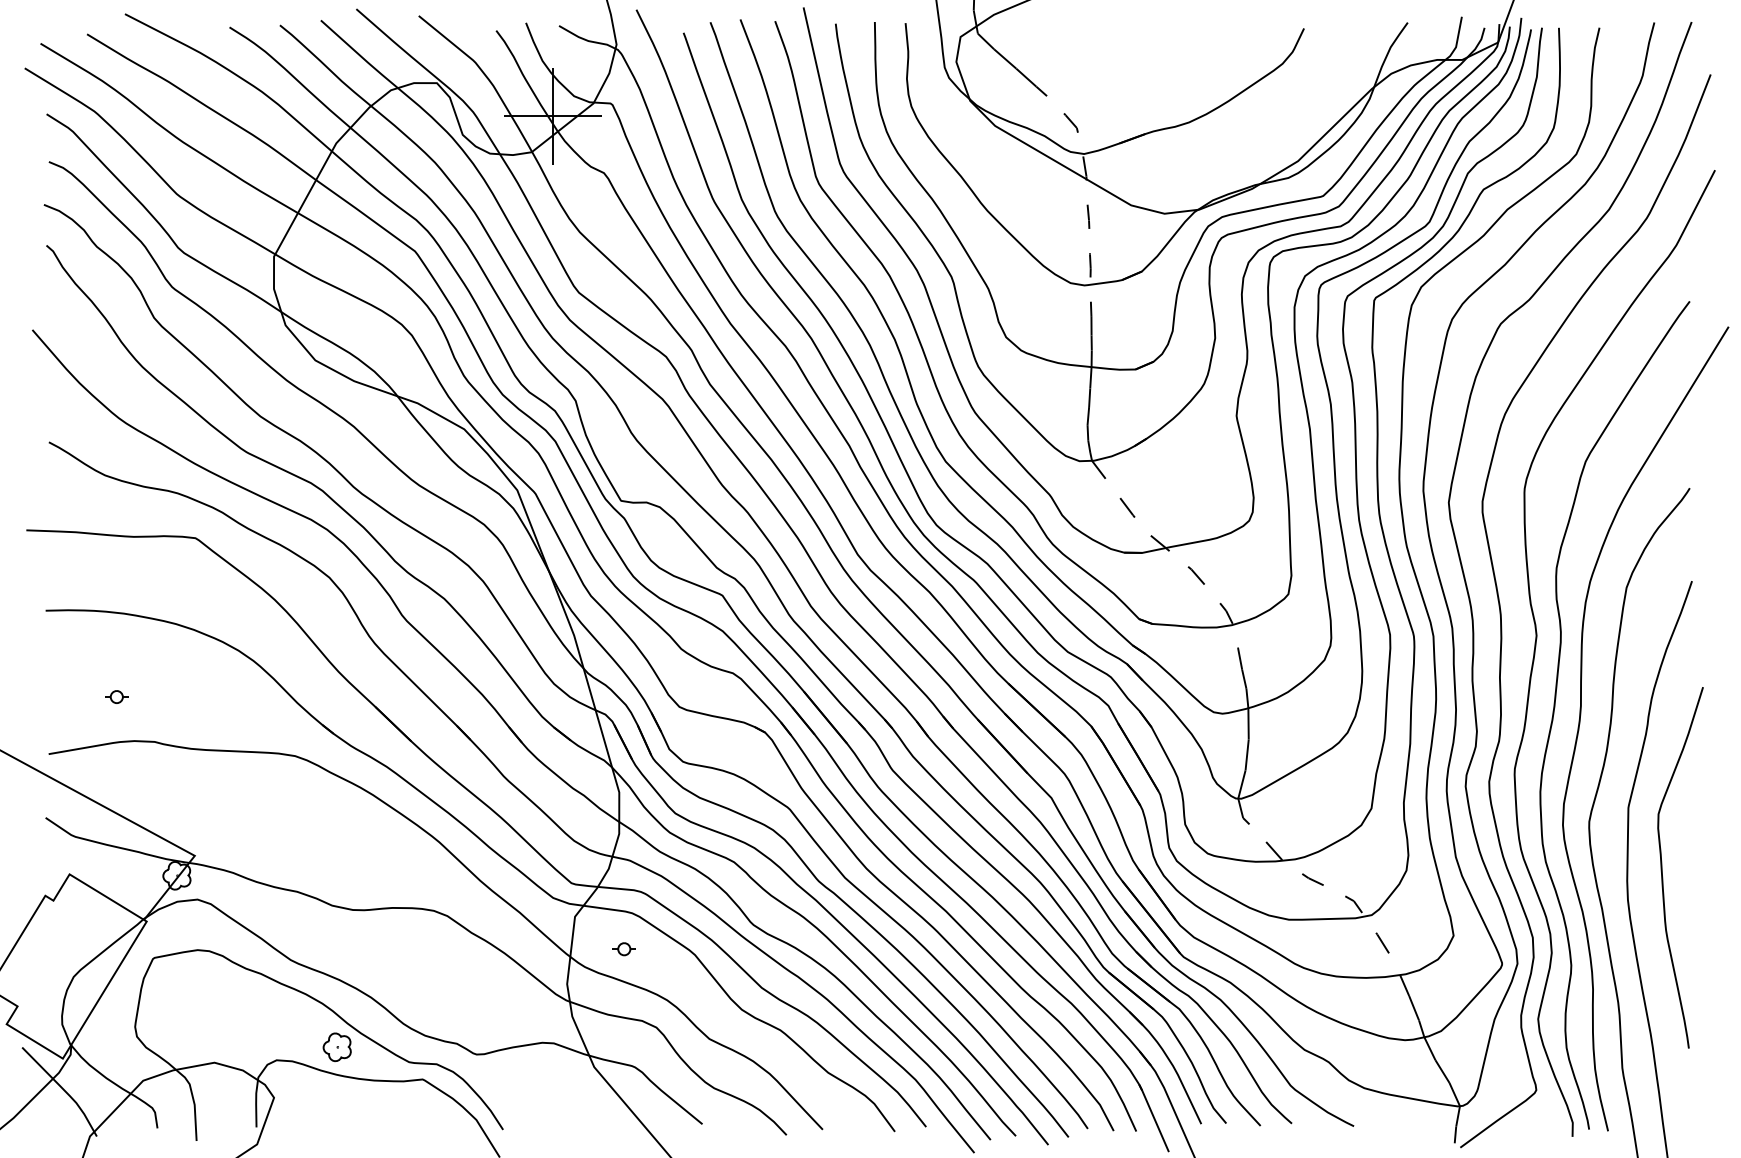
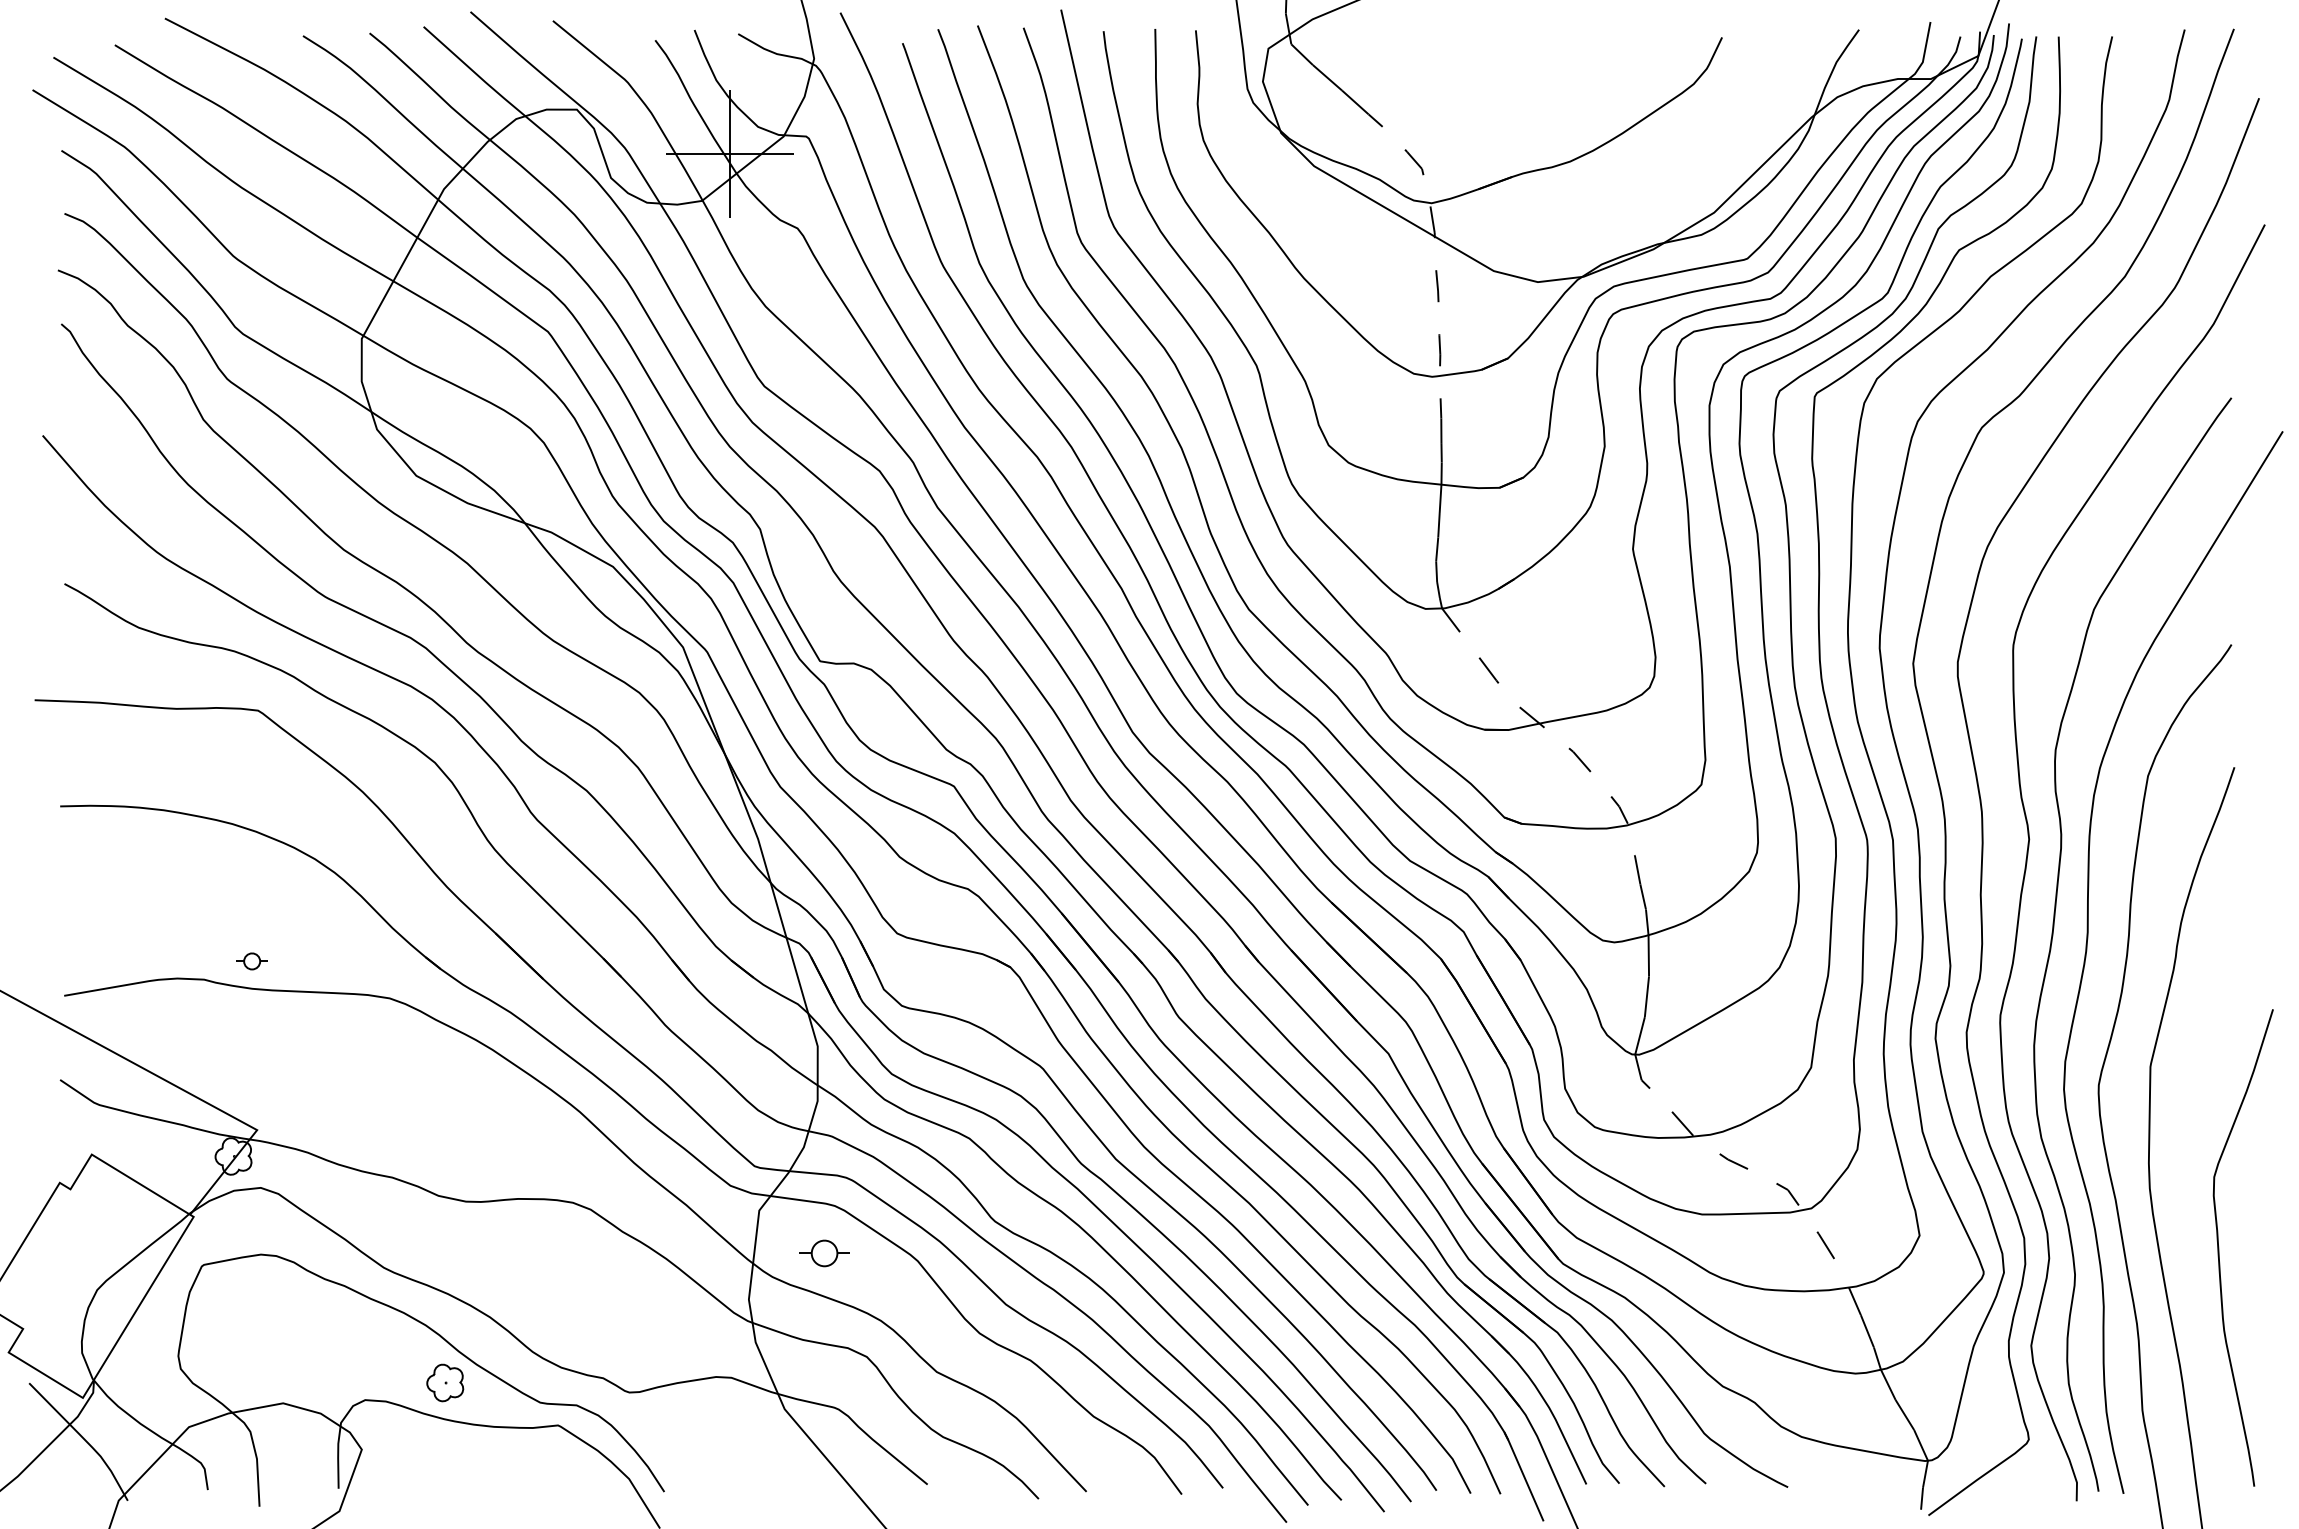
part: (116, 697) -> (251, 961), moved
curve: (1662, 867) -> (2219, 1247), moved
part: (623, 949) -> (823, 1253), size x1.6

